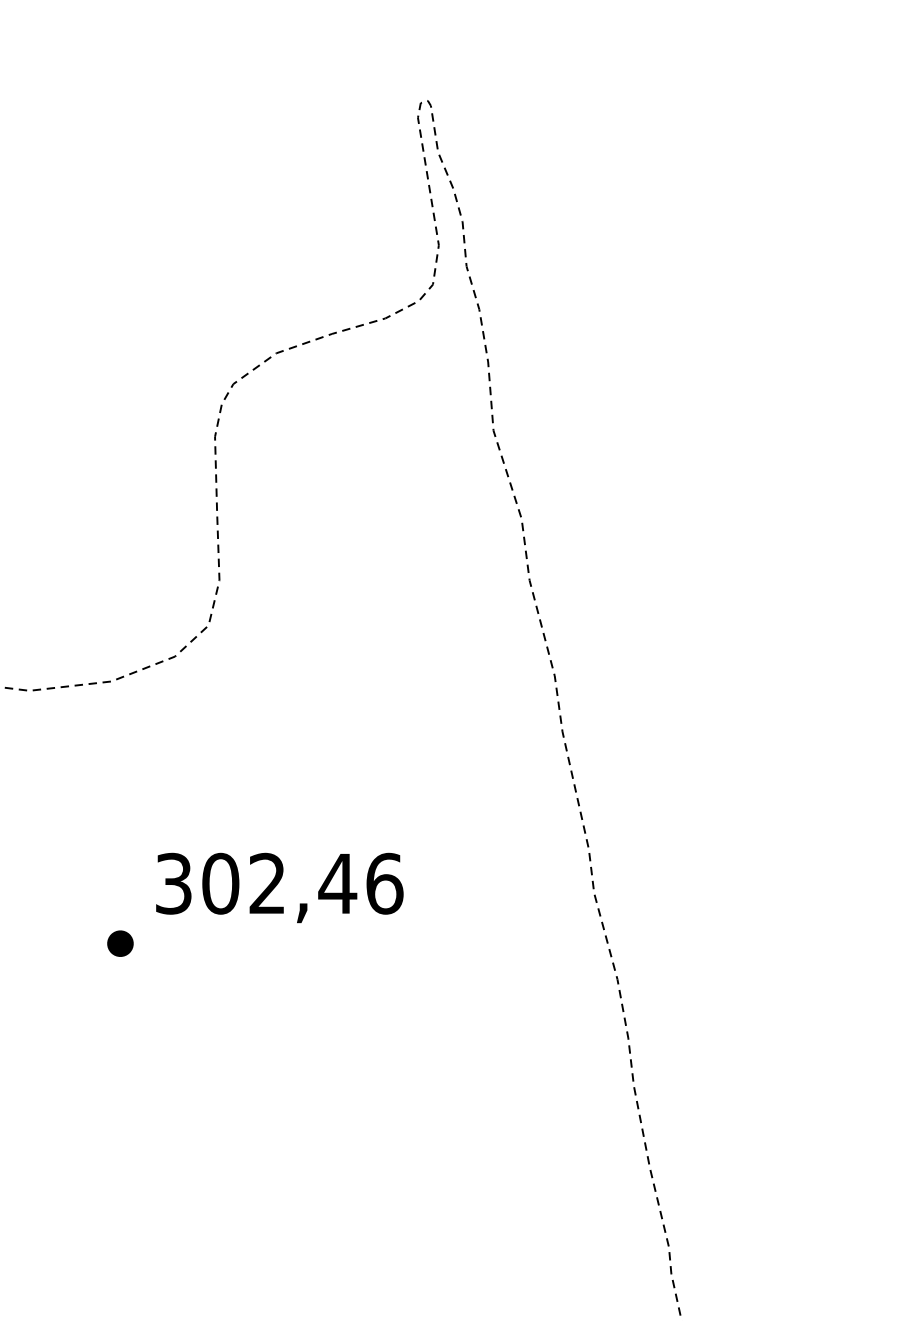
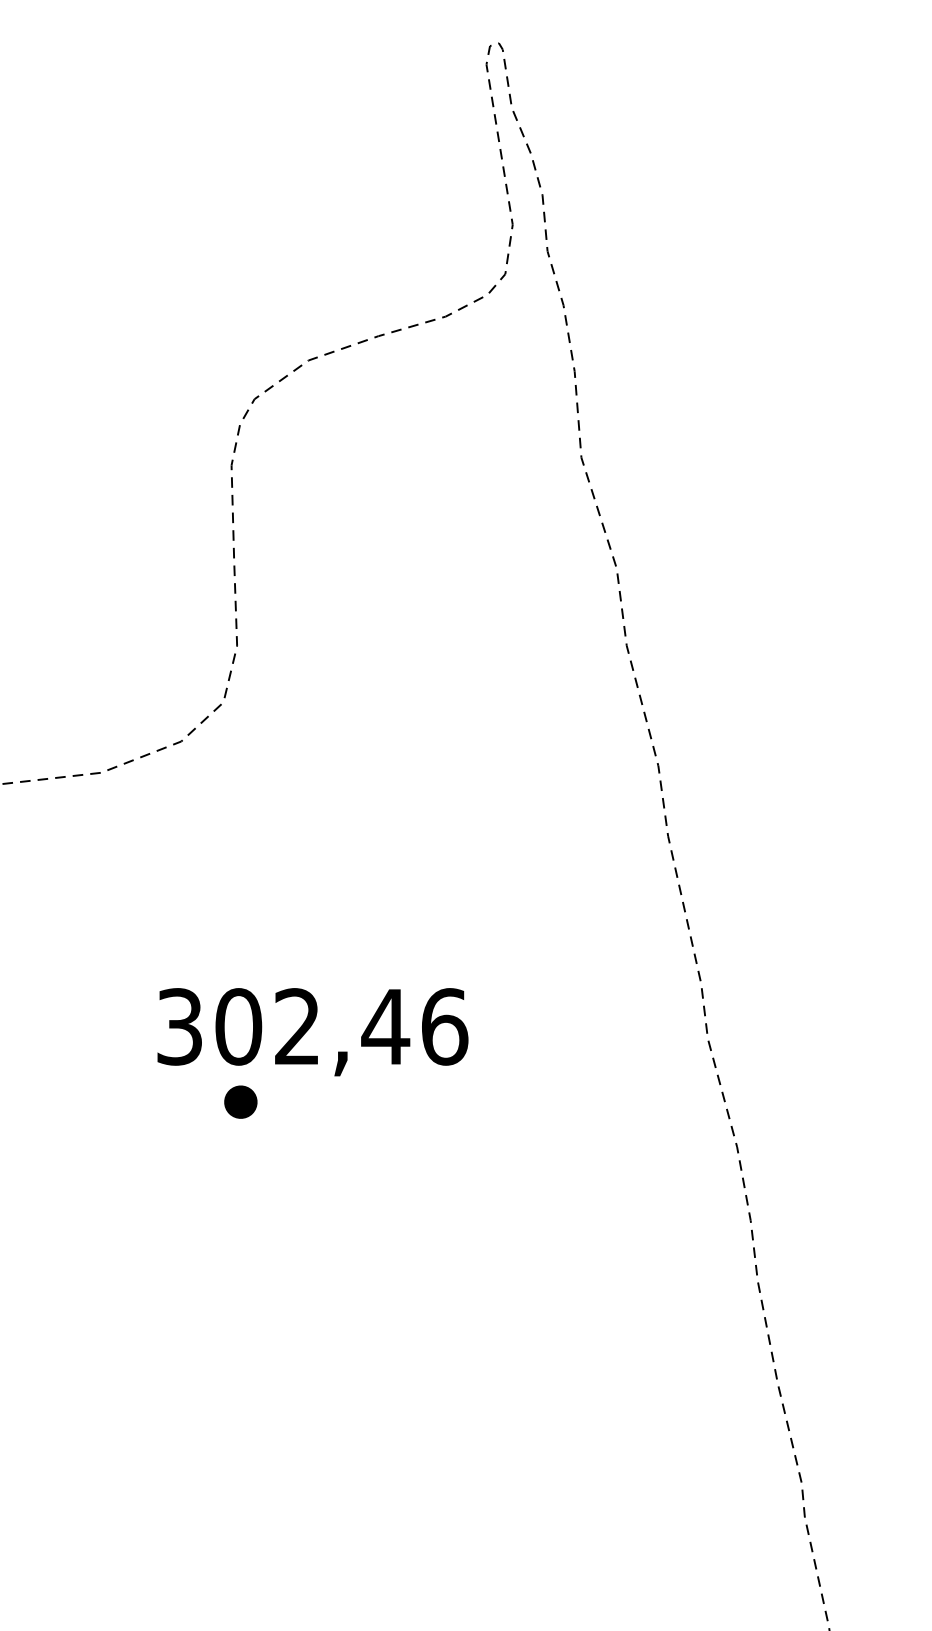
part: (120, 943) -> (240, 1101), moved

